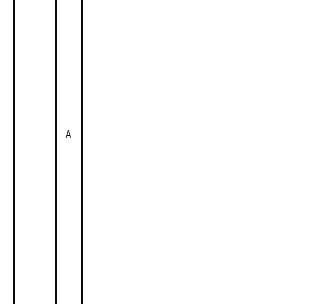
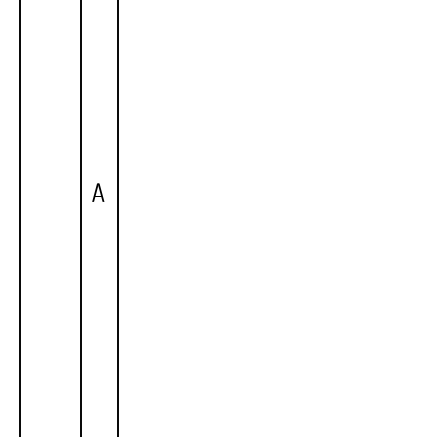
part: (68, 133) -> (98, 191), size x1.67

